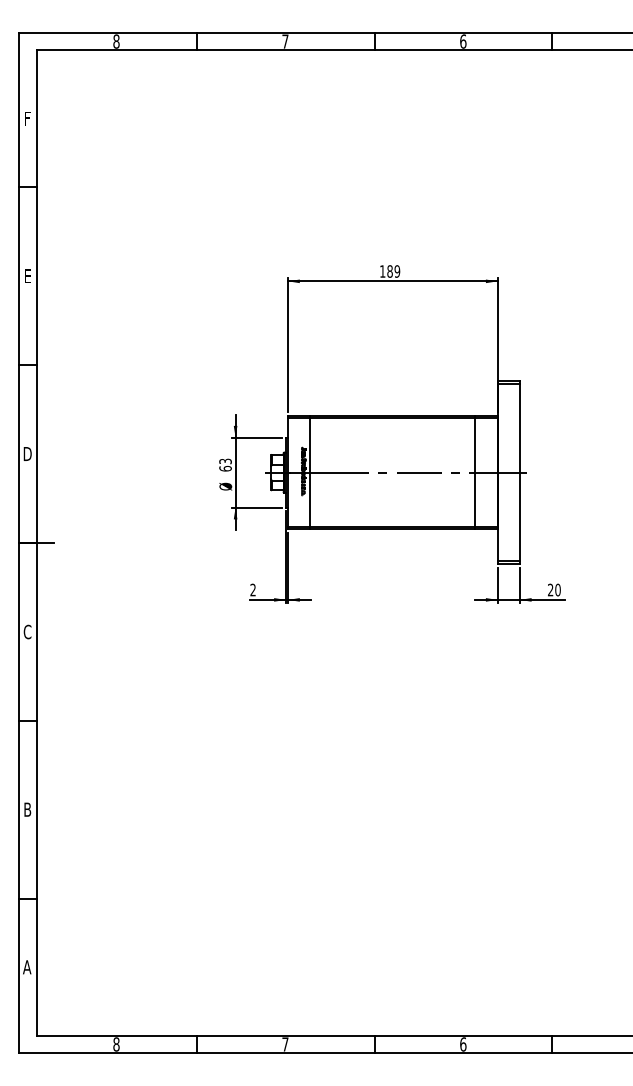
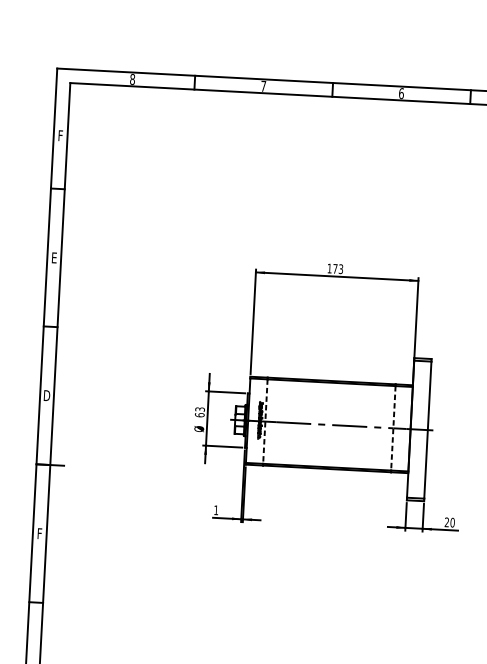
text: (393, 271) -> (338, 269), 189 -> 173
line: (310, 473) -> (265, 422), solid -> dashed
line: (475, 473) -> (393, 428), solid -> dashed
text: (252, 589) -> (215, 509), 2 -> 1
text: (27, 631) -> (39, 533), C -> F

